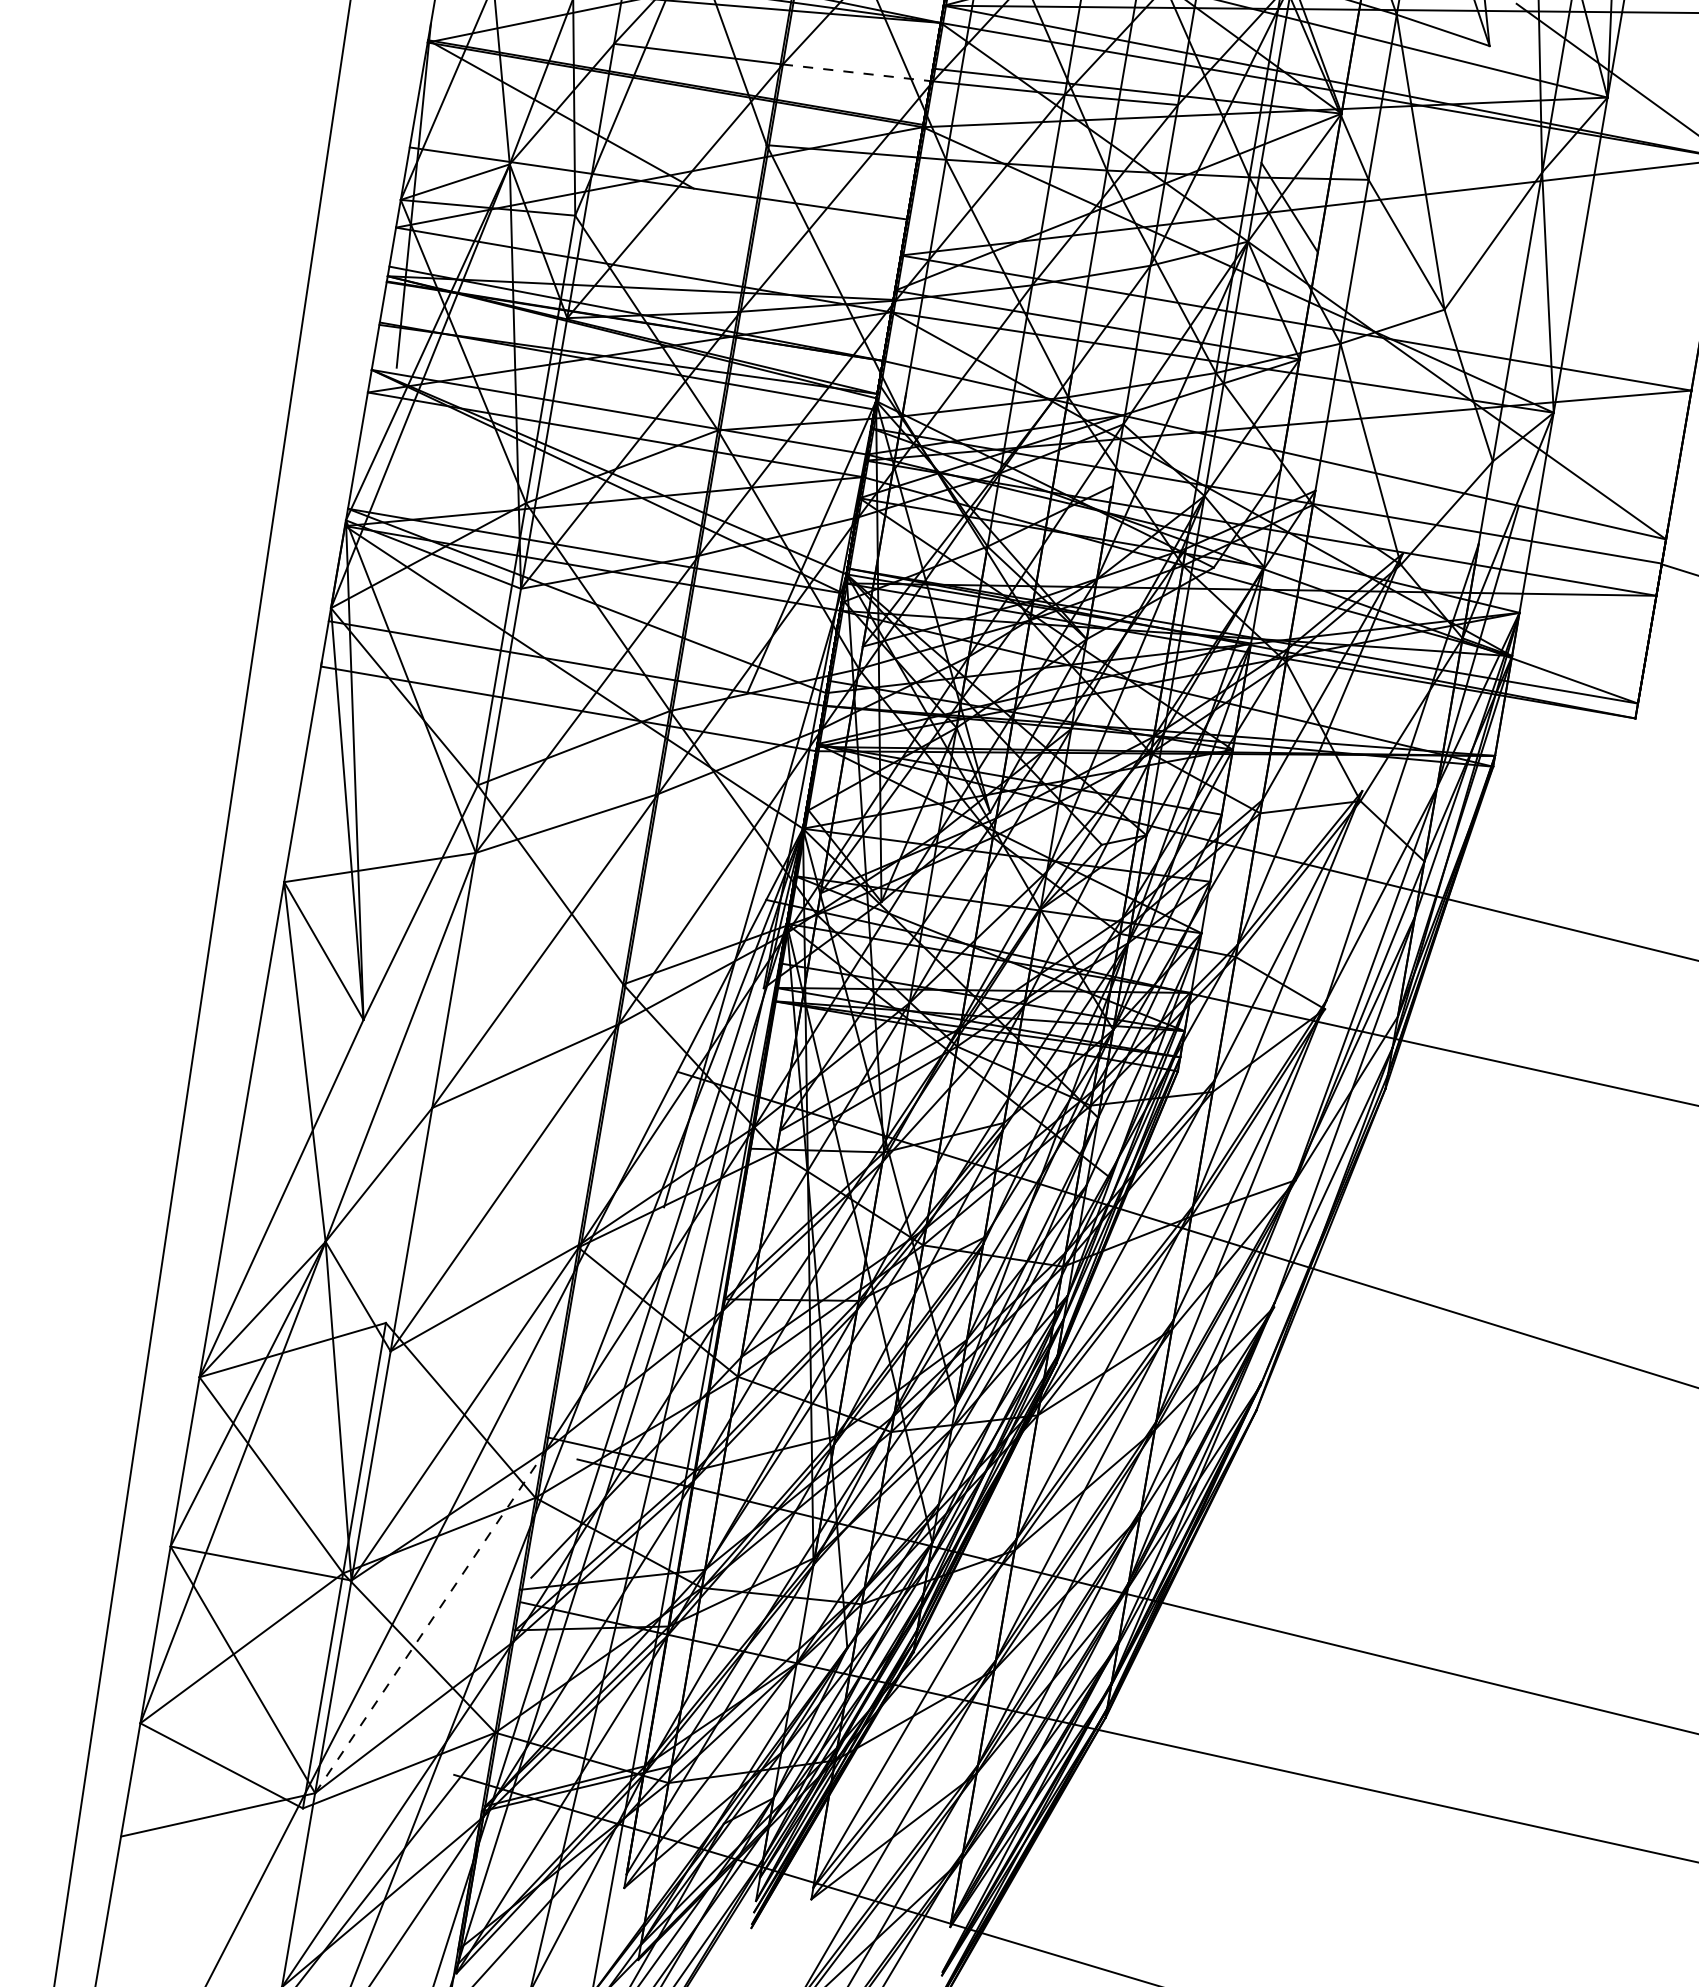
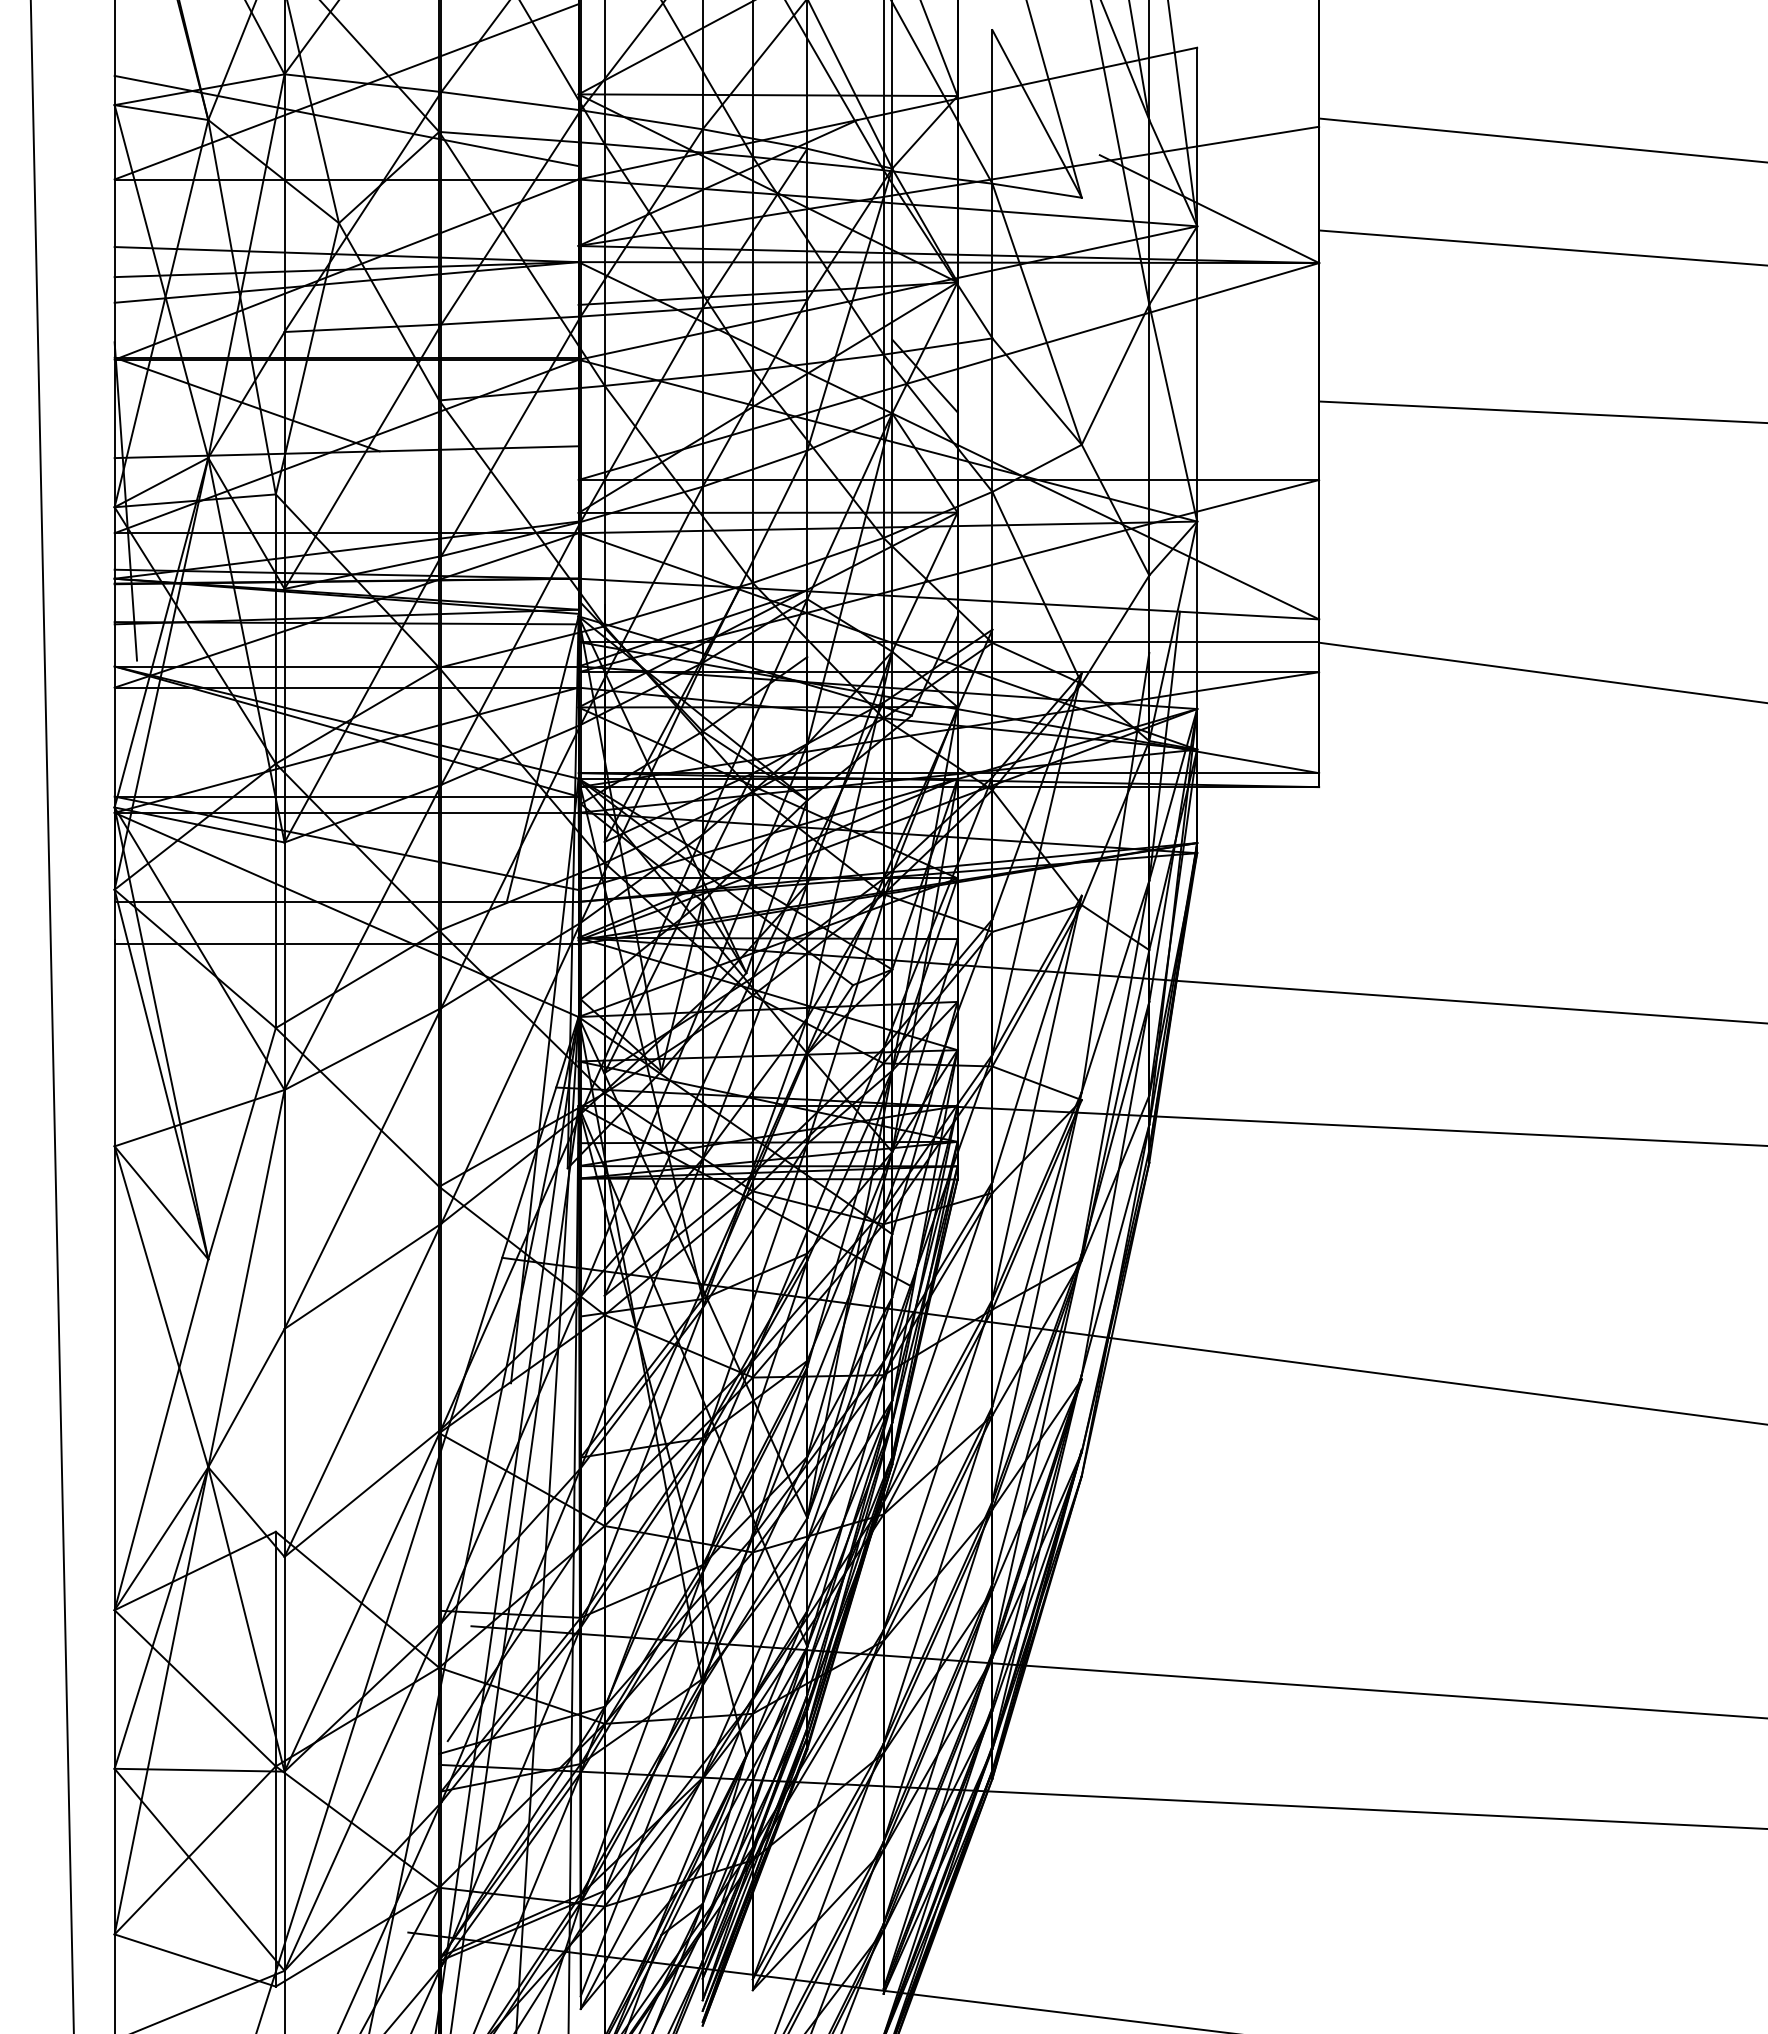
line: (858, 72) -> (511, 320), dashed -> solid
line: (430, 1621) -> (362, 1796), dashed -> solid

